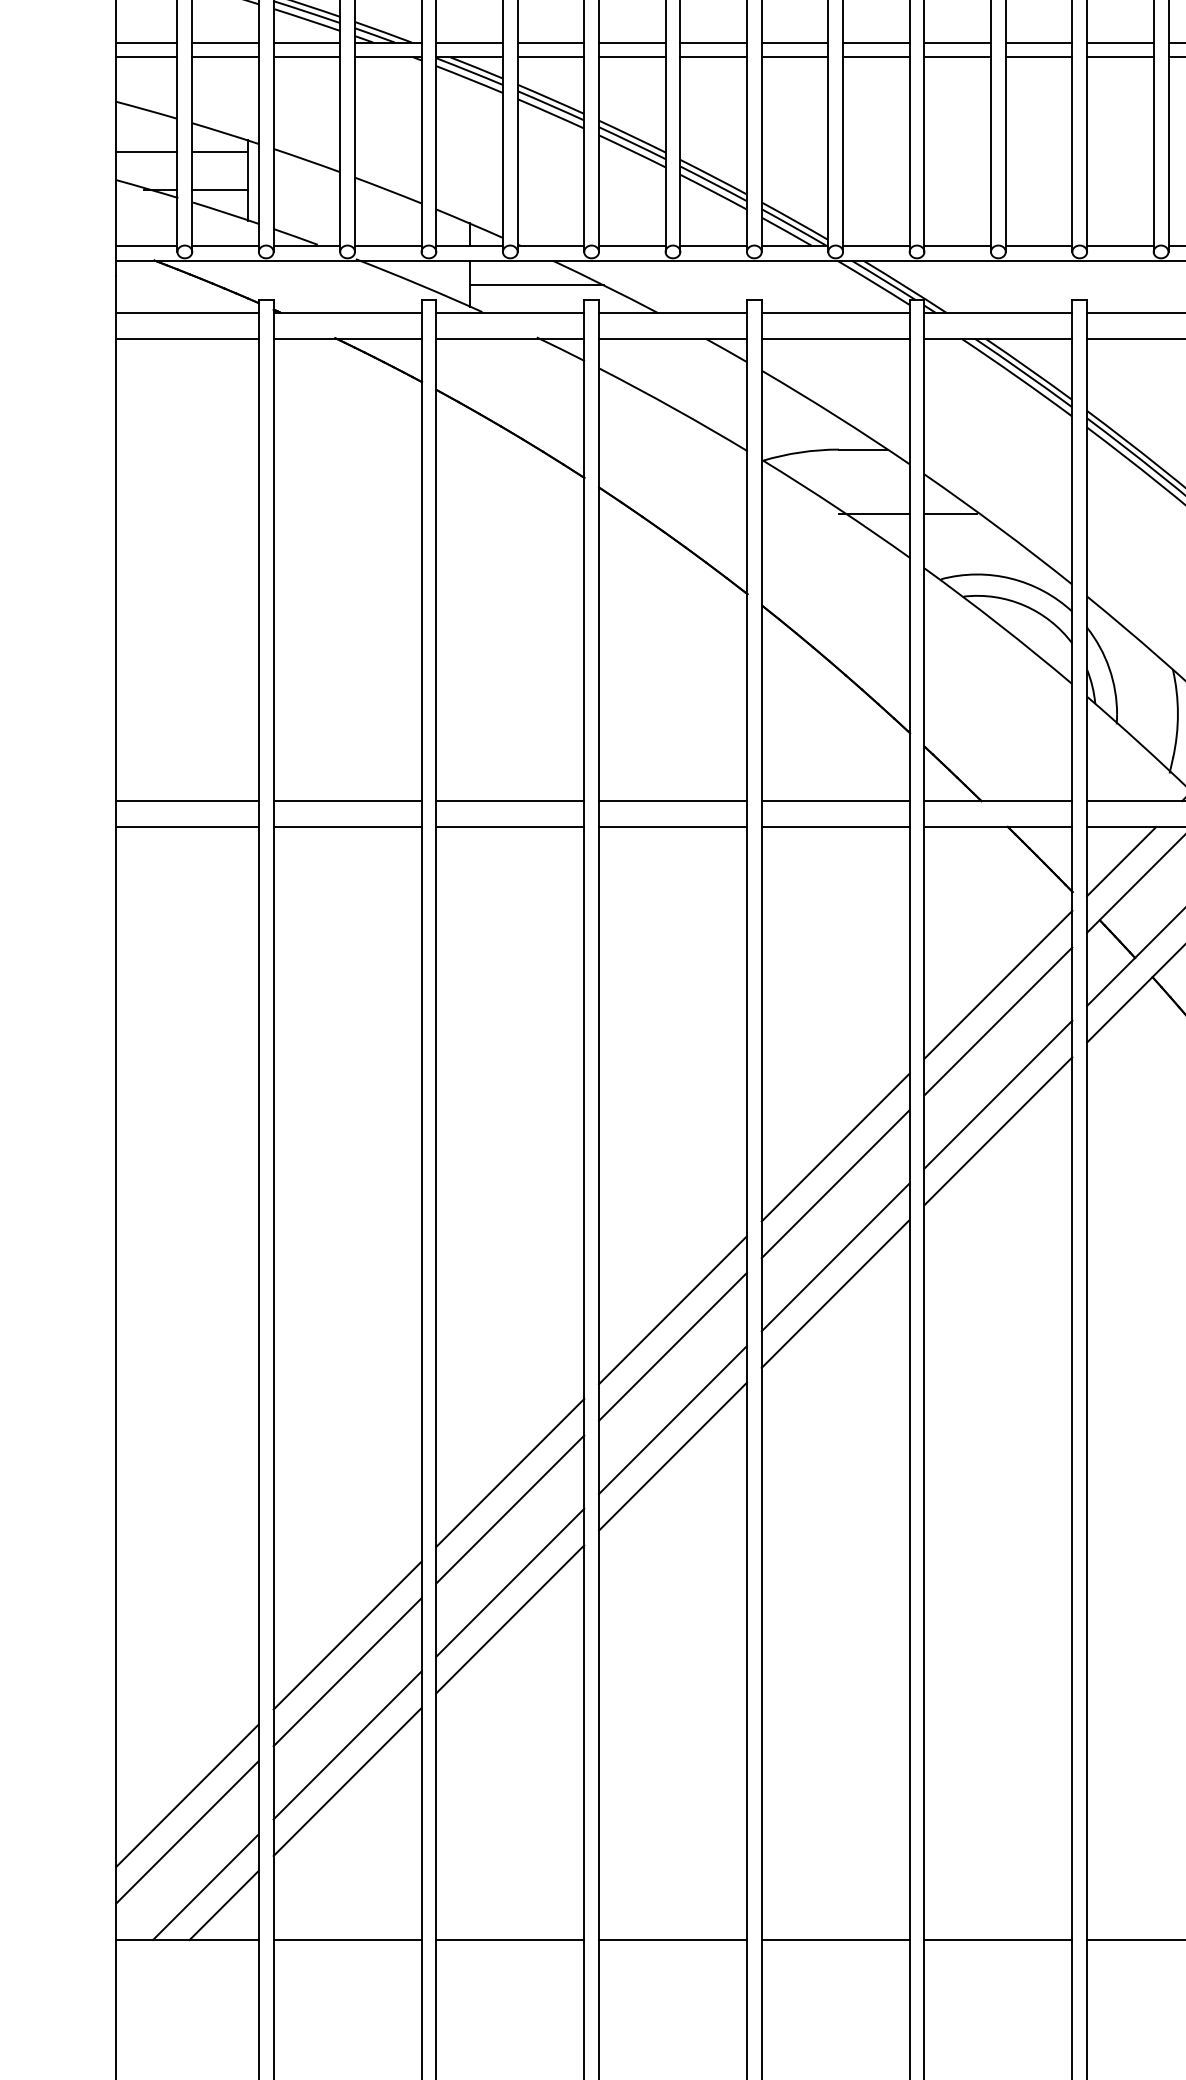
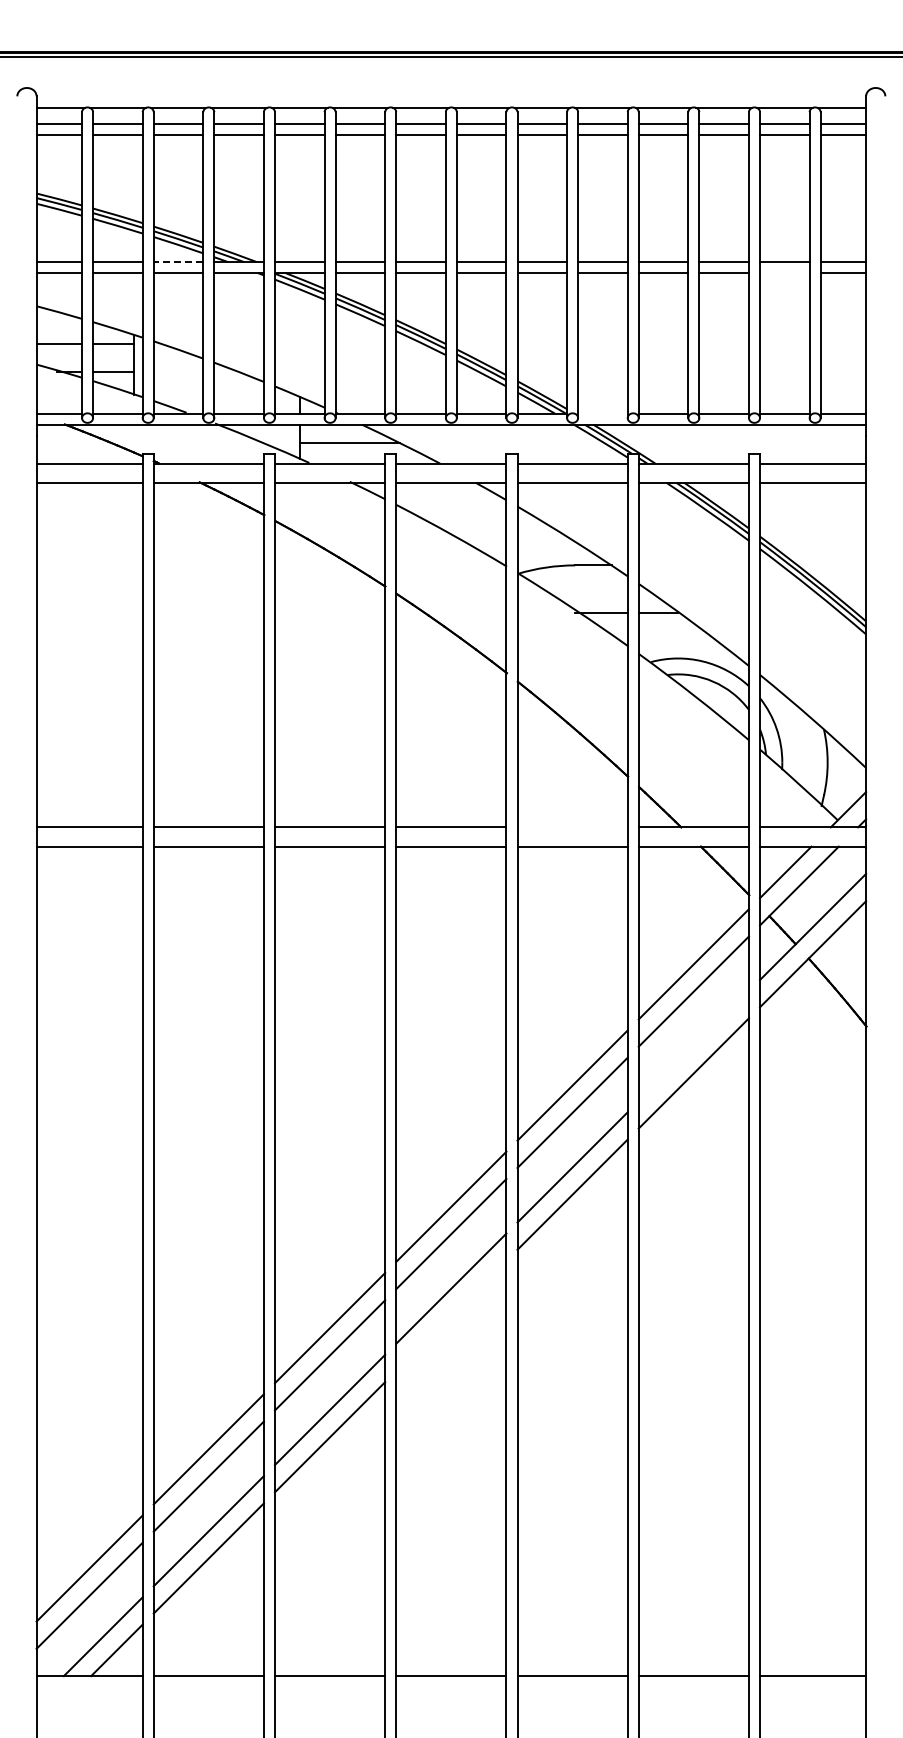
line: (306, 43) -> (178, 262), solid -> dashed
line: (1120, 57) -> (784, 273), removed
line: (875, 245) -> (602, 413), removed
line: (835, 801) -> (572, 827), removed
line: (997, 1095) -> (693, 1046), removed
line: (673, 1456) -> (451, 1315), removed

